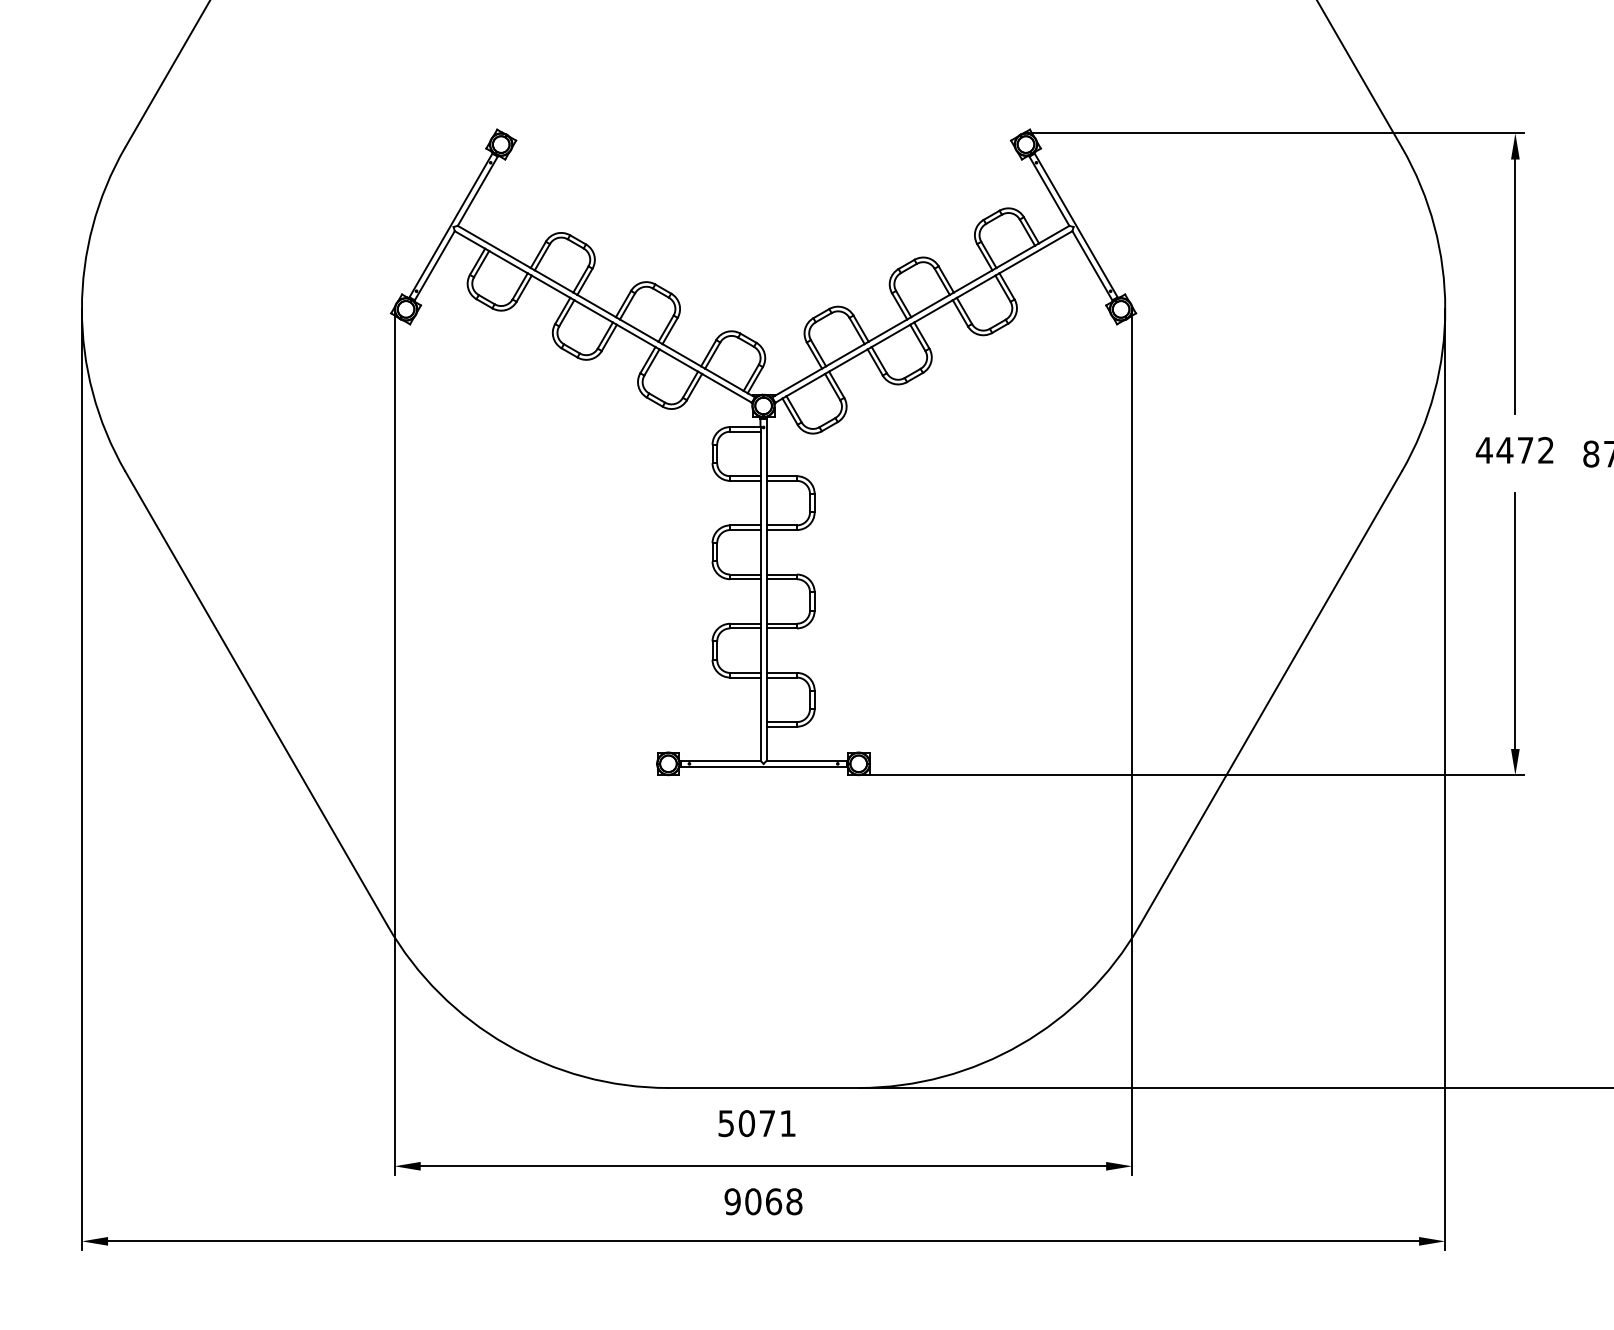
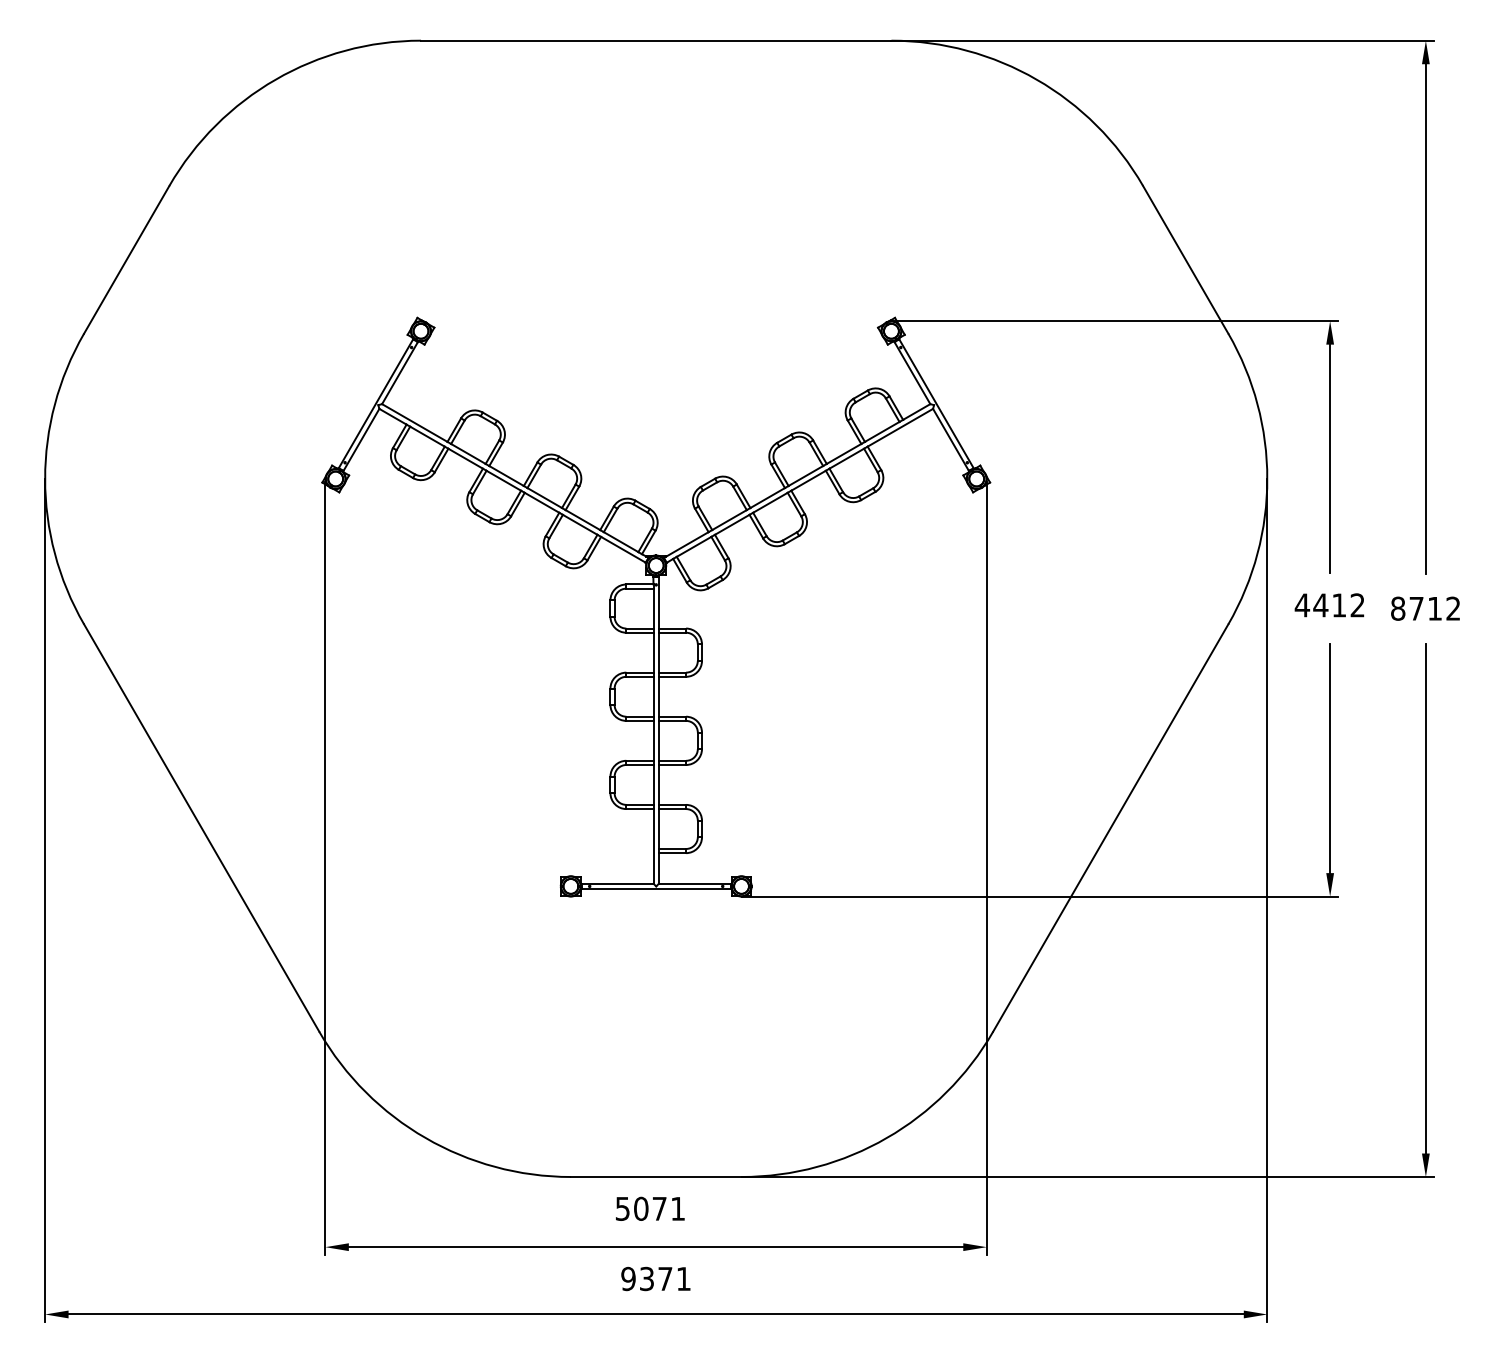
text: (1525, 450) -> (1339, 605), 4472 -> 4412
text: (773, 1201) -> (665, 1278), 9068 -> 9371

